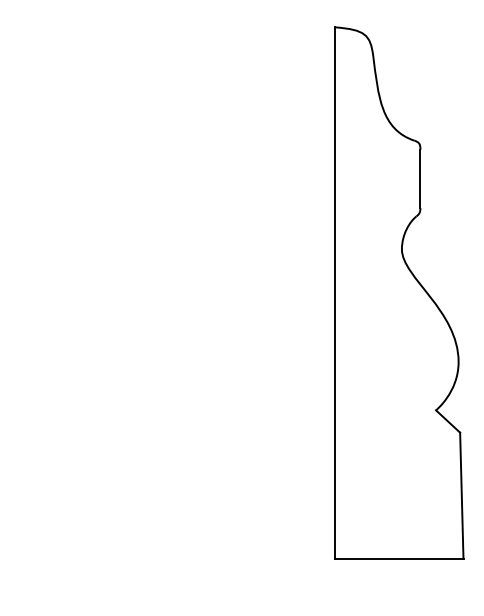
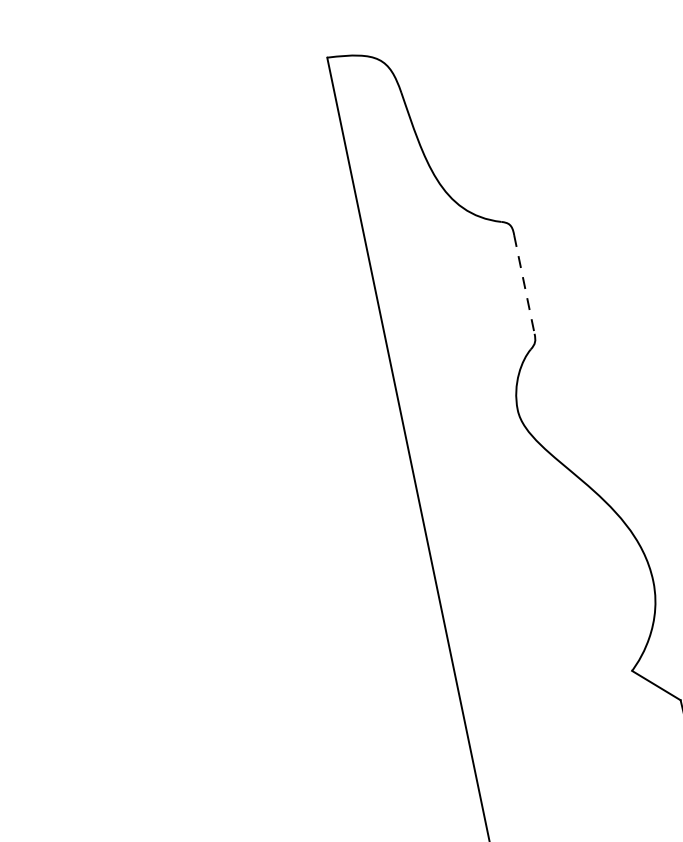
line: (420, 179) -> (524, 285), solid -> dashed

